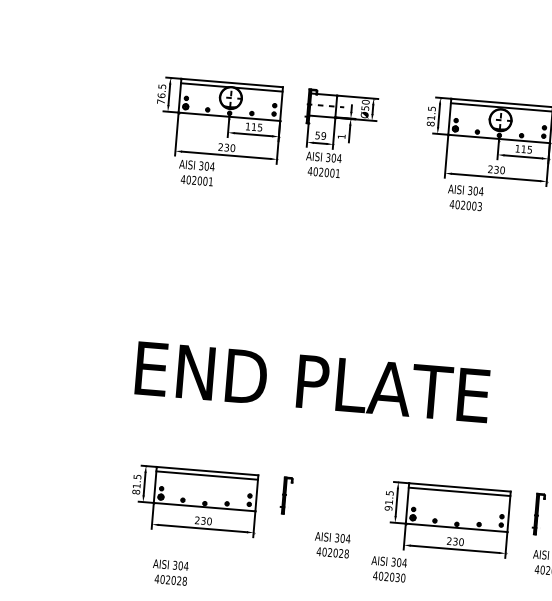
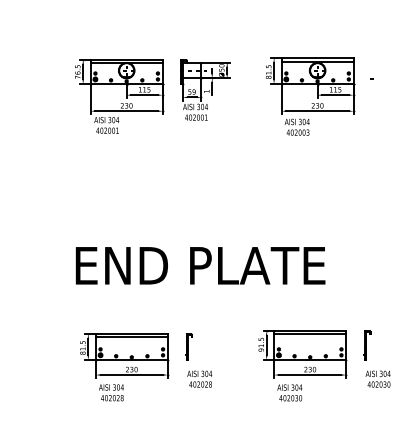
text: (331, 544) -> (199, 378), moved
text: (388, 568) -> (289, 392), moved
text: (170, 572) -> (111, 392), moved

